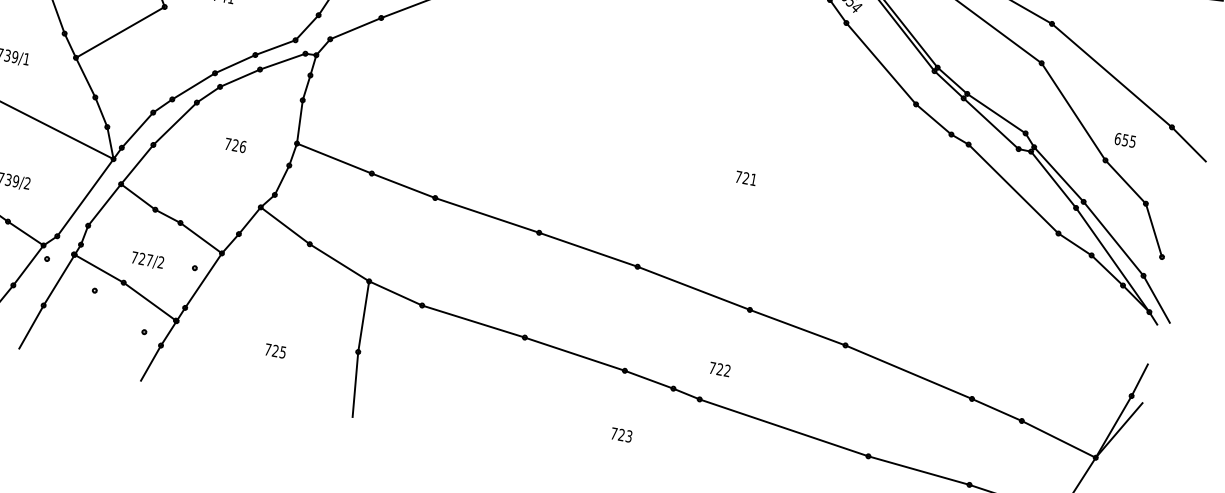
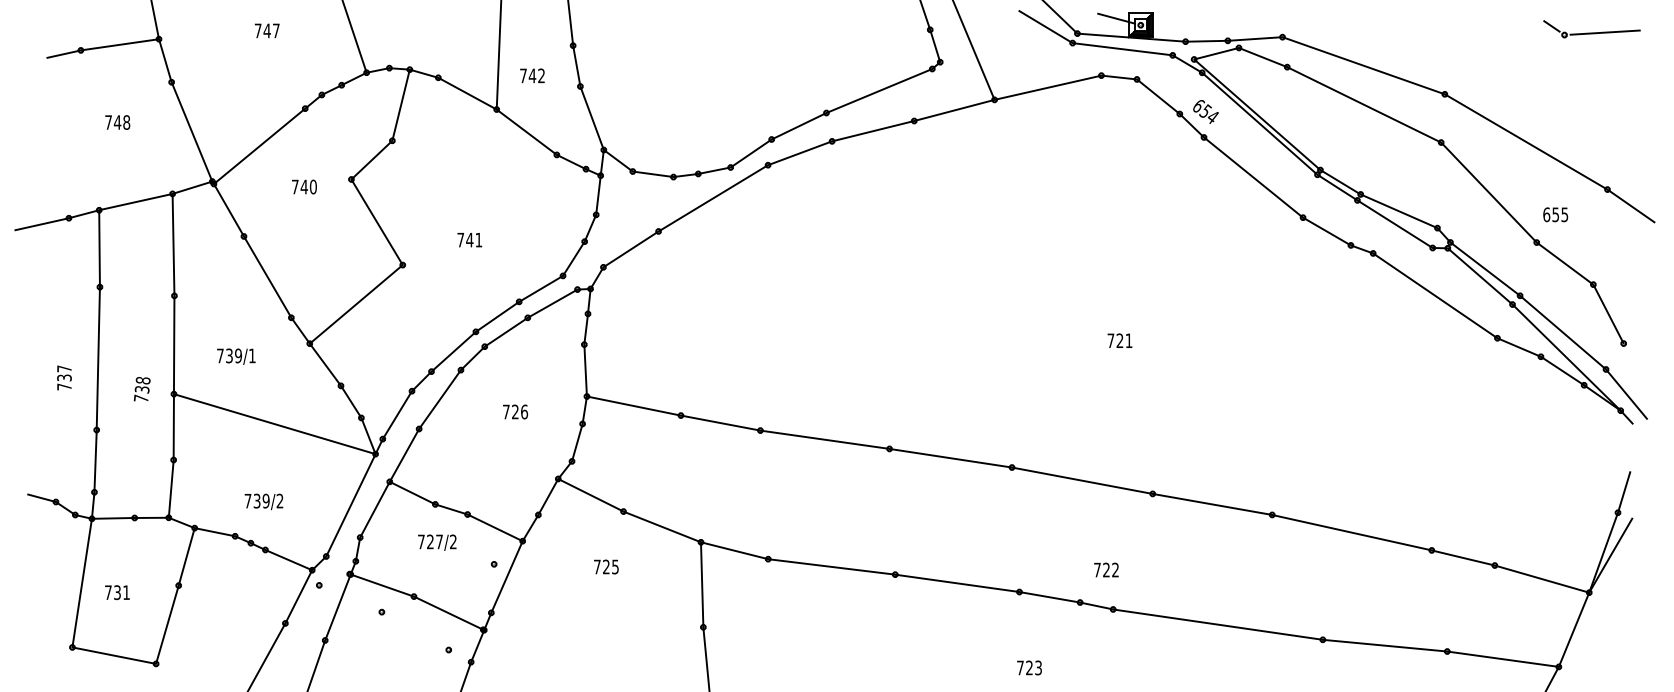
text: (147, 260) -> (437, 542), moved
text: (275, 350) -> (606, 566), moved
text: (720, 369) -> (1106, 569), moved

